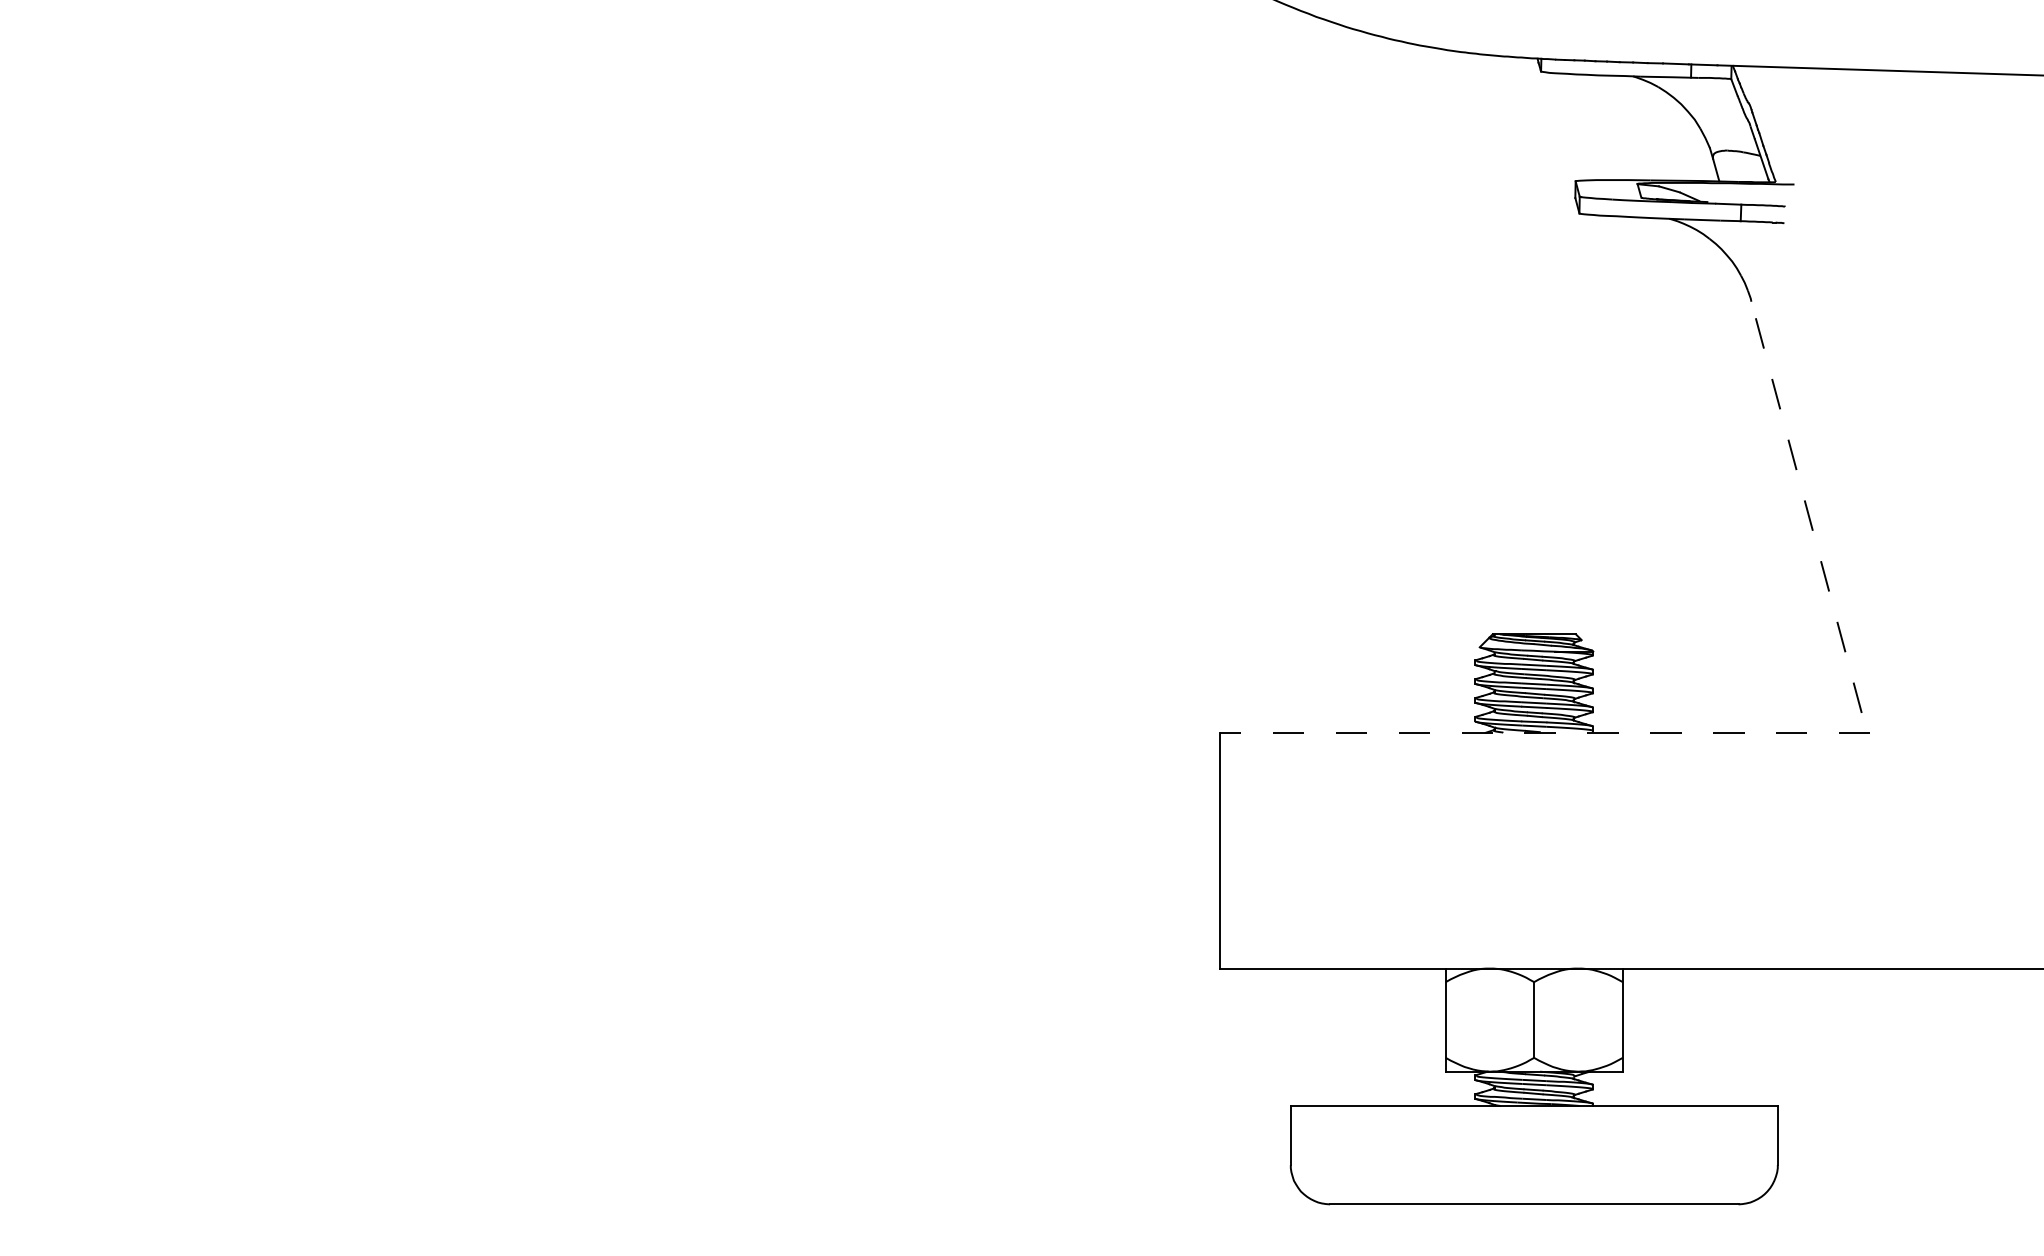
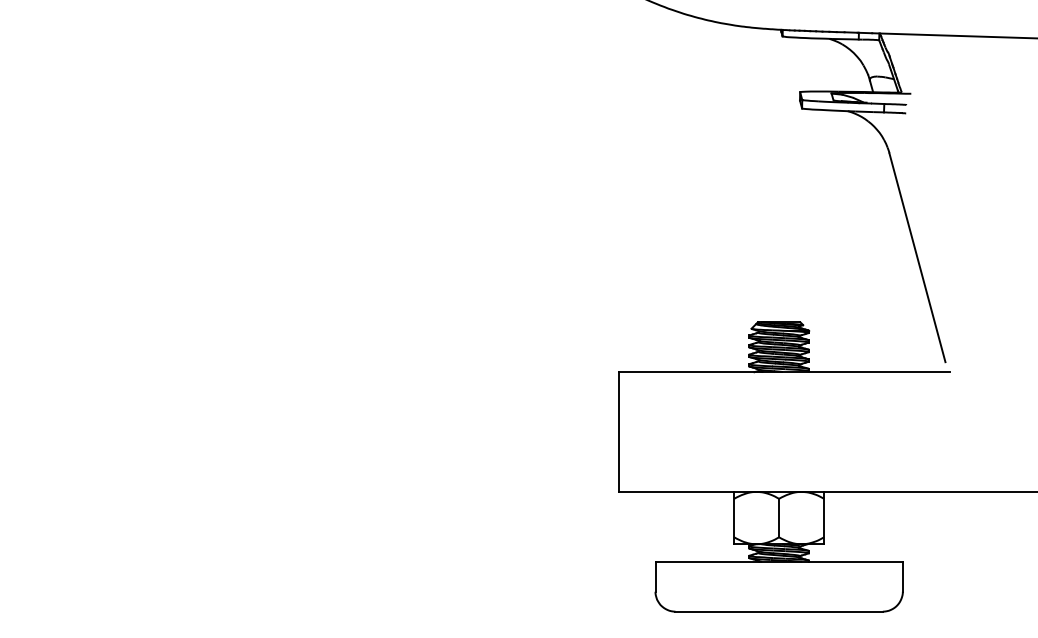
line: (1806, 506) -> (917, 257), dashed -> solid
line: (1544, 733) -> (784, 372), dashed -> solid

